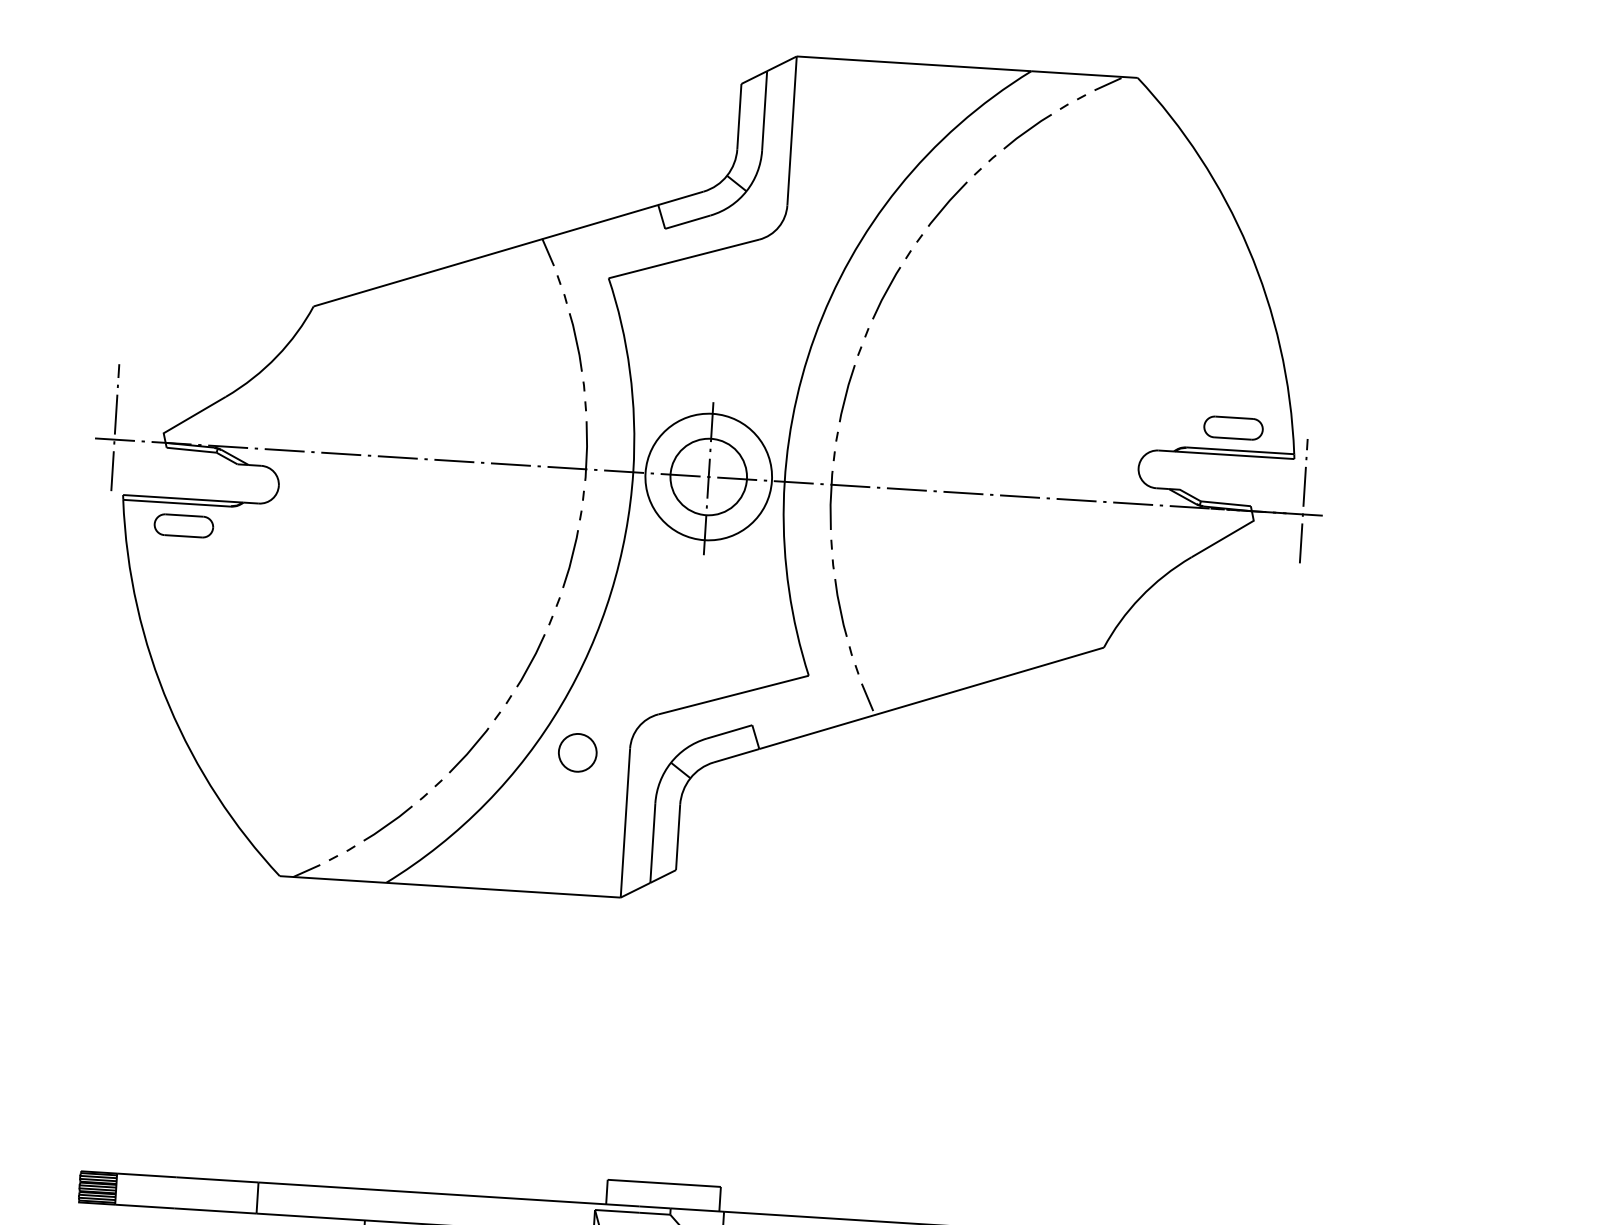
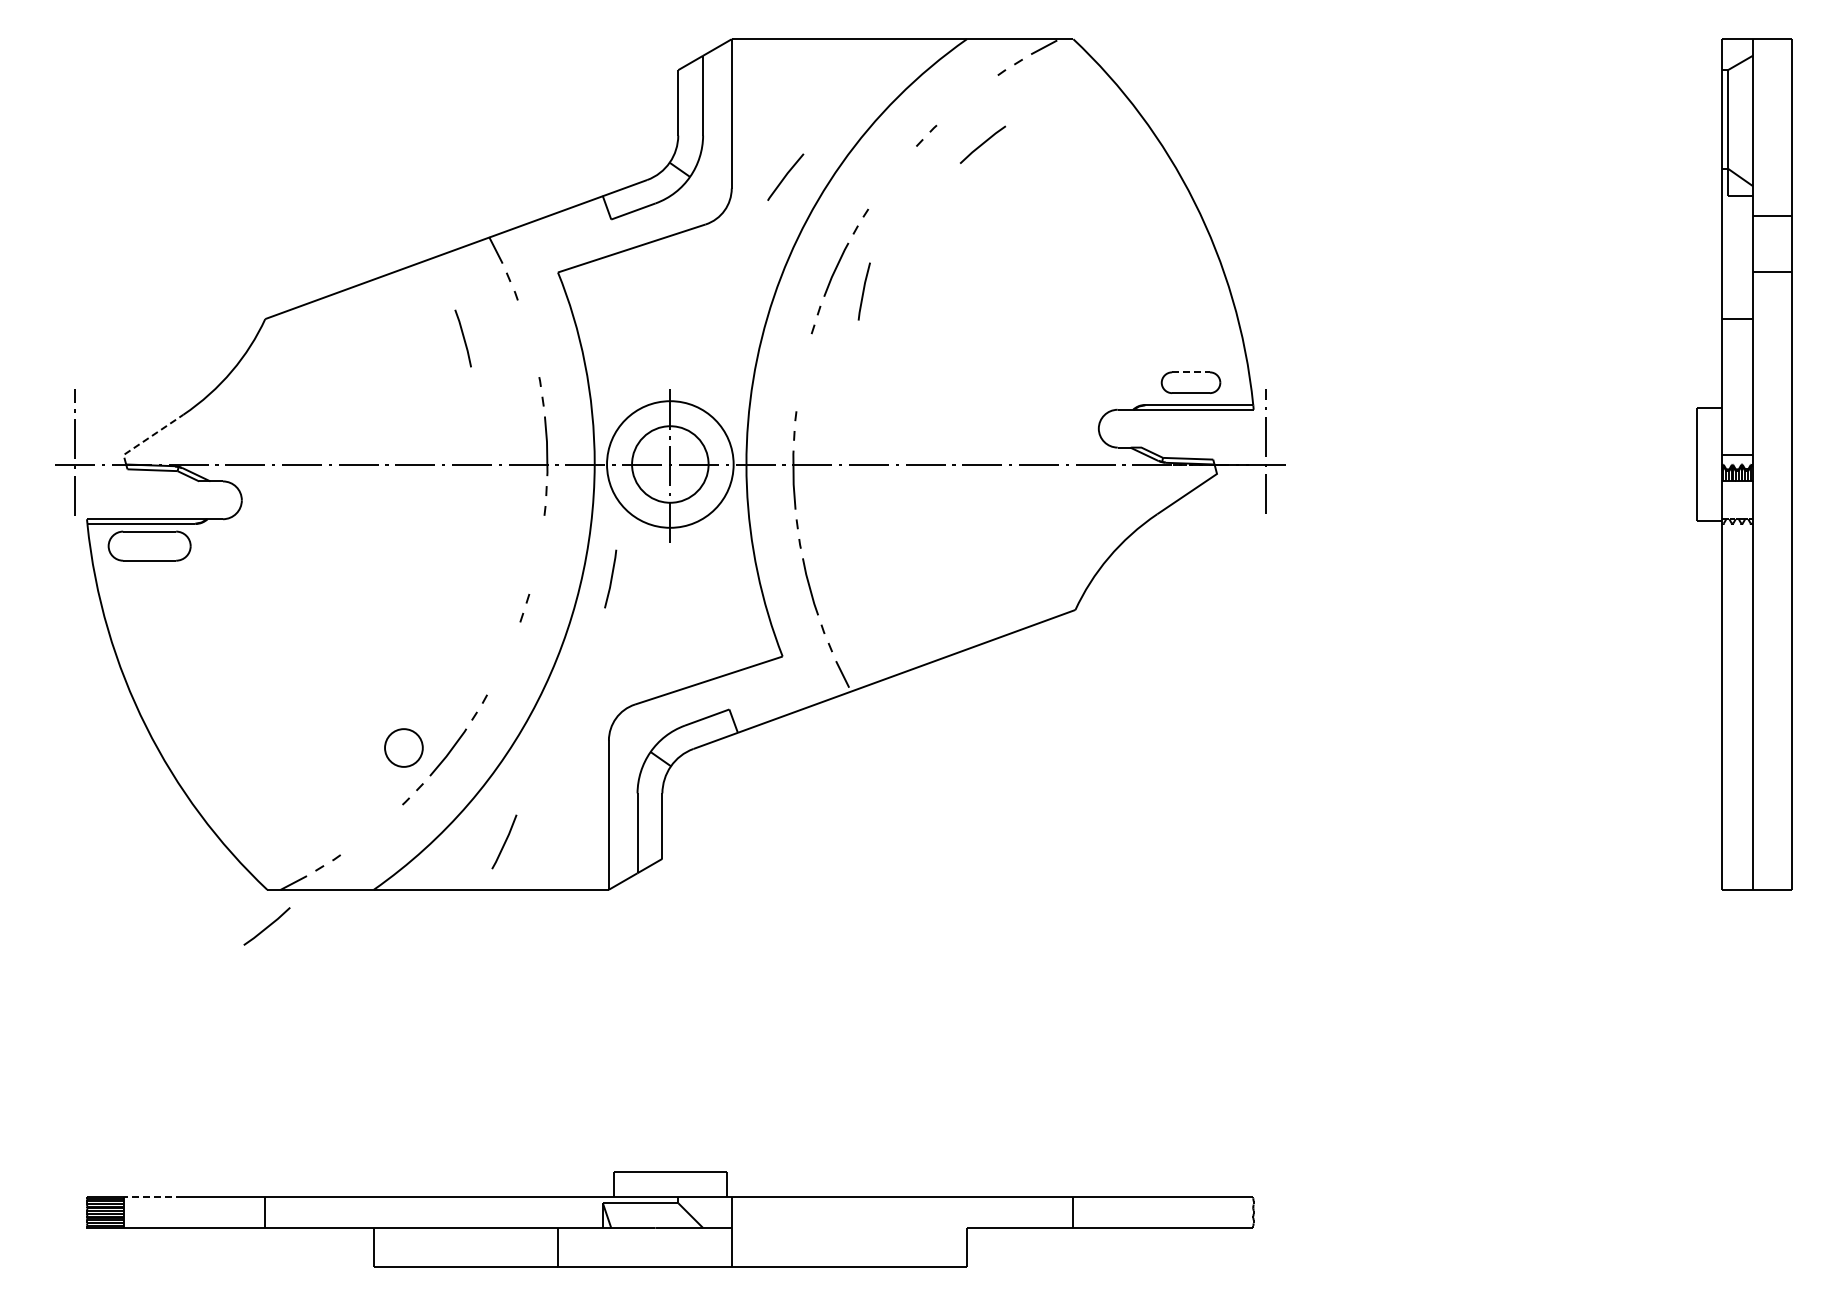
line: (1027, 131) -> (982, 144), moved
line: (947, 203) -> (785, 176), moved
line: (576, 342) -> (463, 338), moved
line: (846, 393) -> (863, 291), moved
line: (190, 417) -> (149, 437), solid -> dashed
line: (1234, 417) -> (1191, 372), solid -> dashed
part: (183, 526) -> (149, 546), size x1.4
line: (570, 558) -> (610, 578), moved
line: (531, 660) -> (504, 841), moved
part: (577, 752) -> (403, 747), moved
line: (387, 823) -> (266, 926), moved
line: (146, 1175) -> (153, 1196), solid -> dashed

